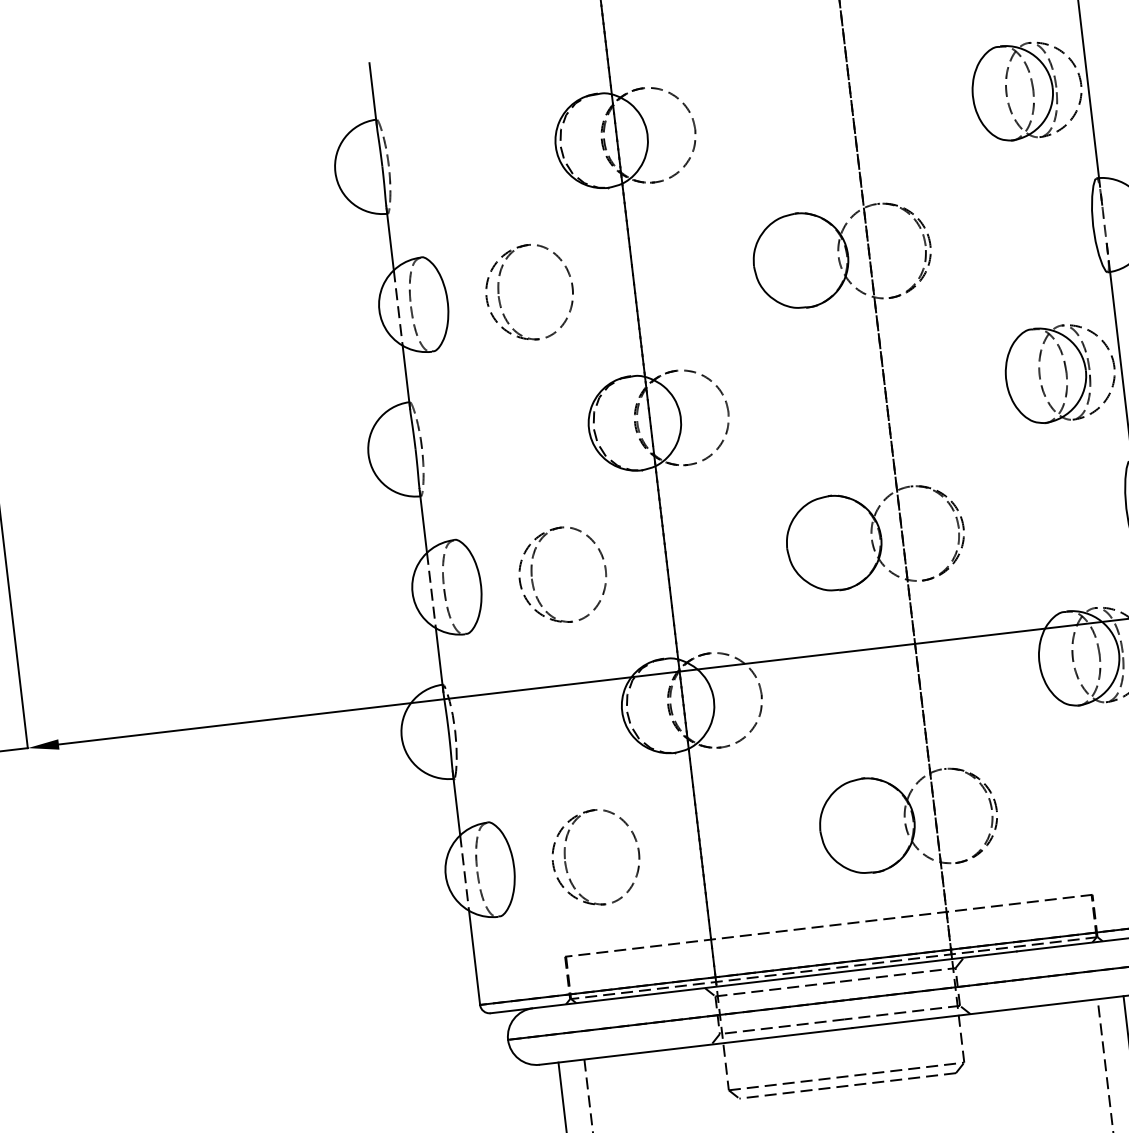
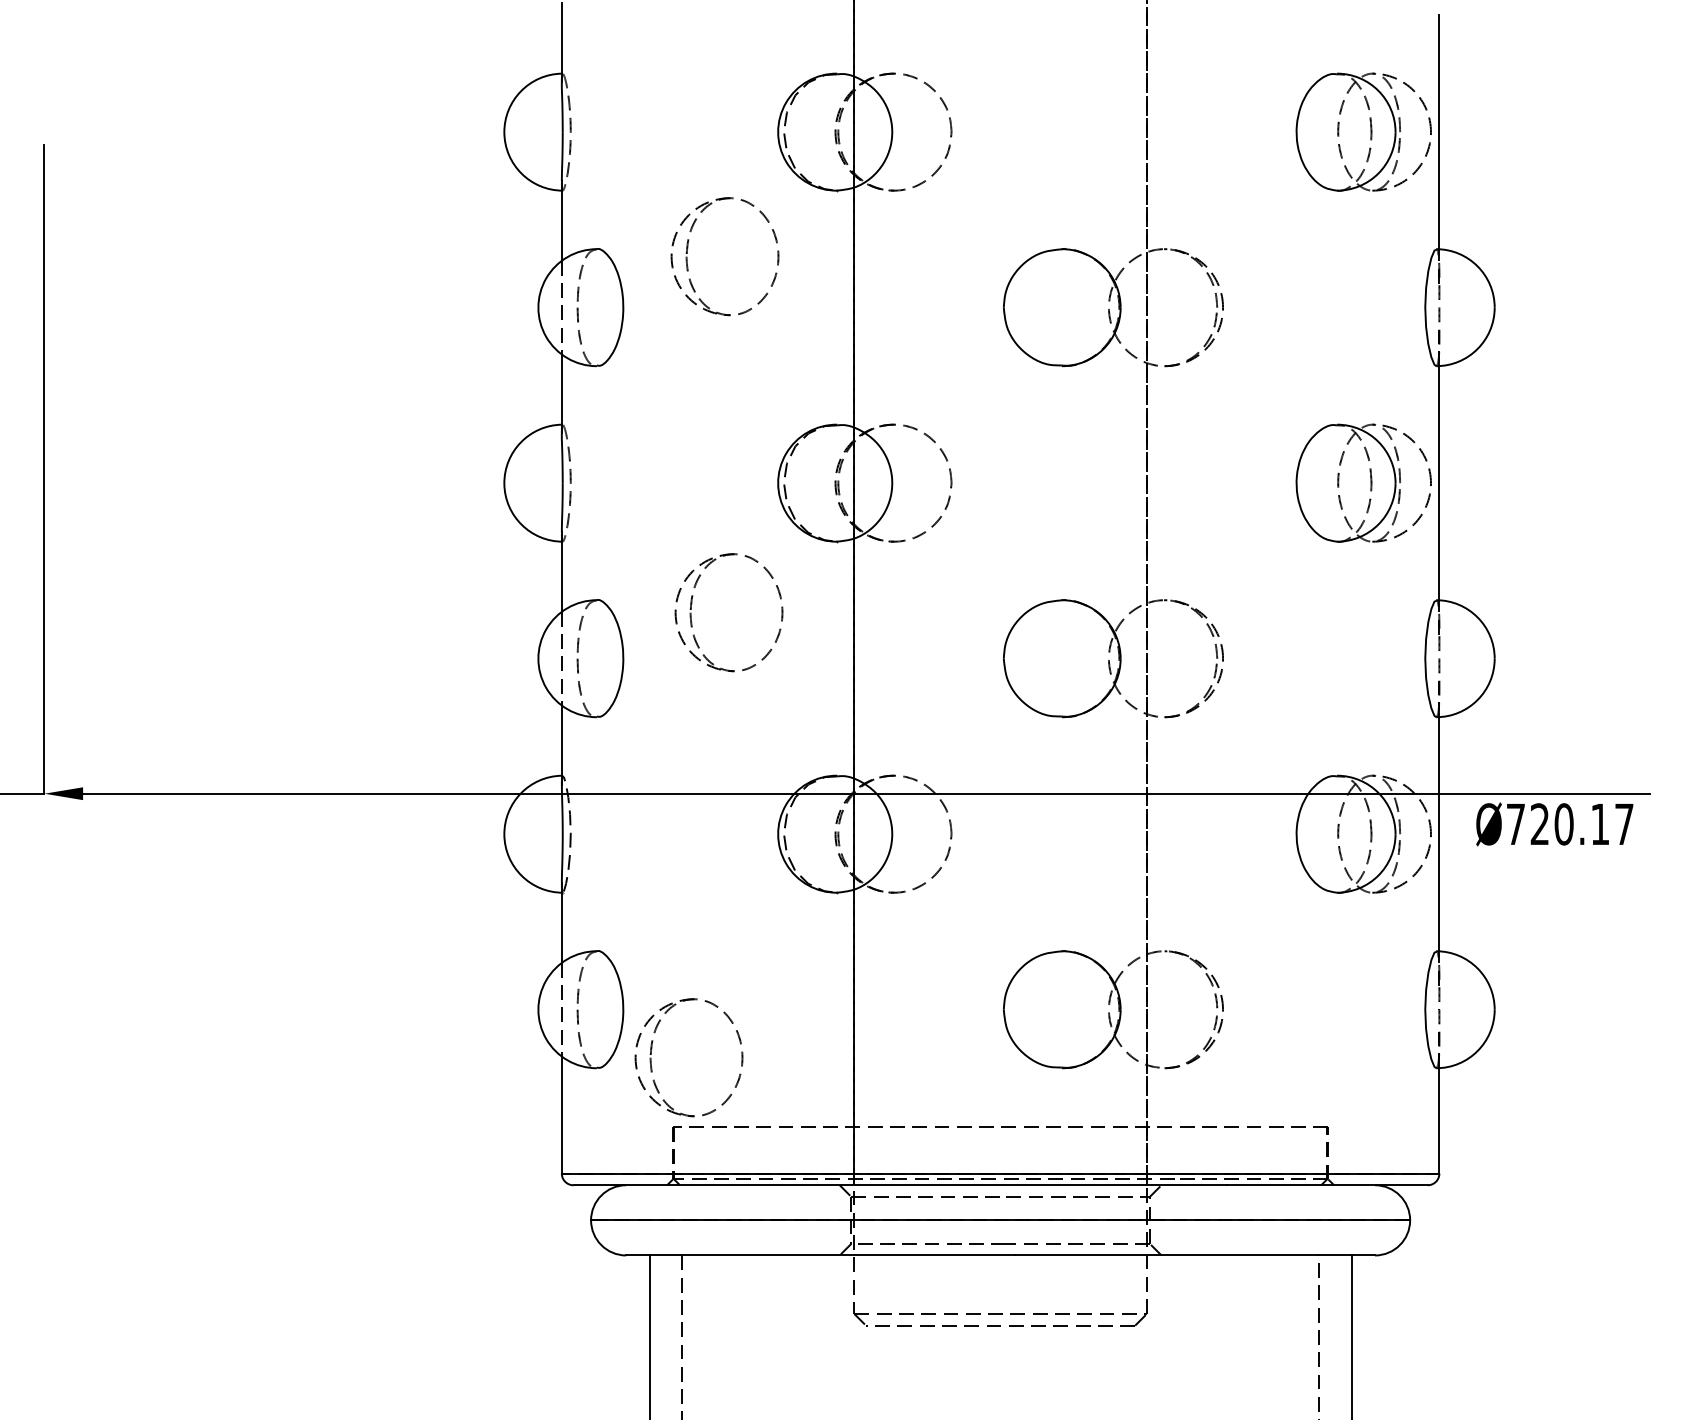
part: (499, 289) -> (688, 248), moved
part: (532, 571) -> (692, 604), moved
part: (565, 854) -> (652, 1049), moved

